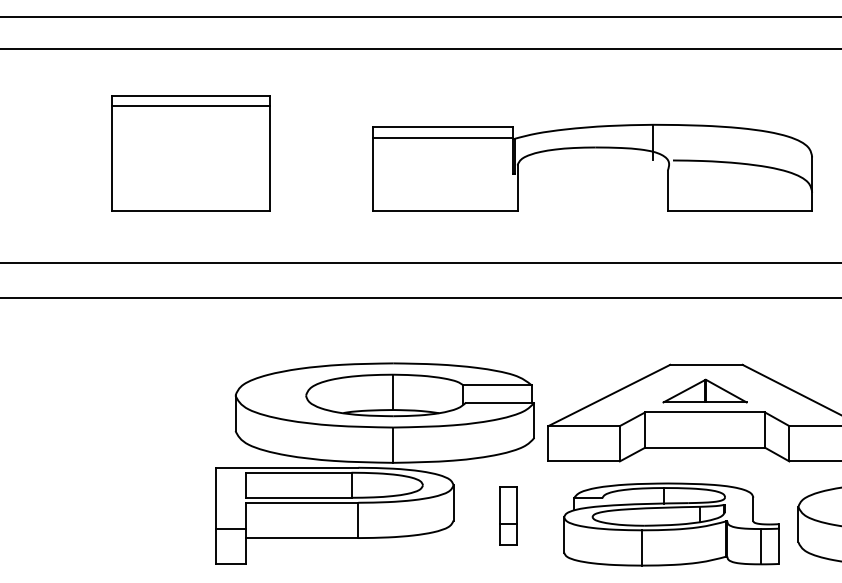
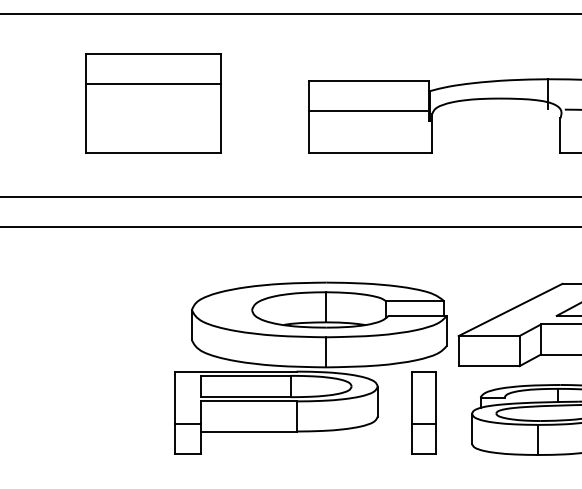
line: (190, 105) -> (153, 84), moved
line: (443, 137) -> (369, 111), moved
part: (507, 515) -> (423, 412), size x1.67

